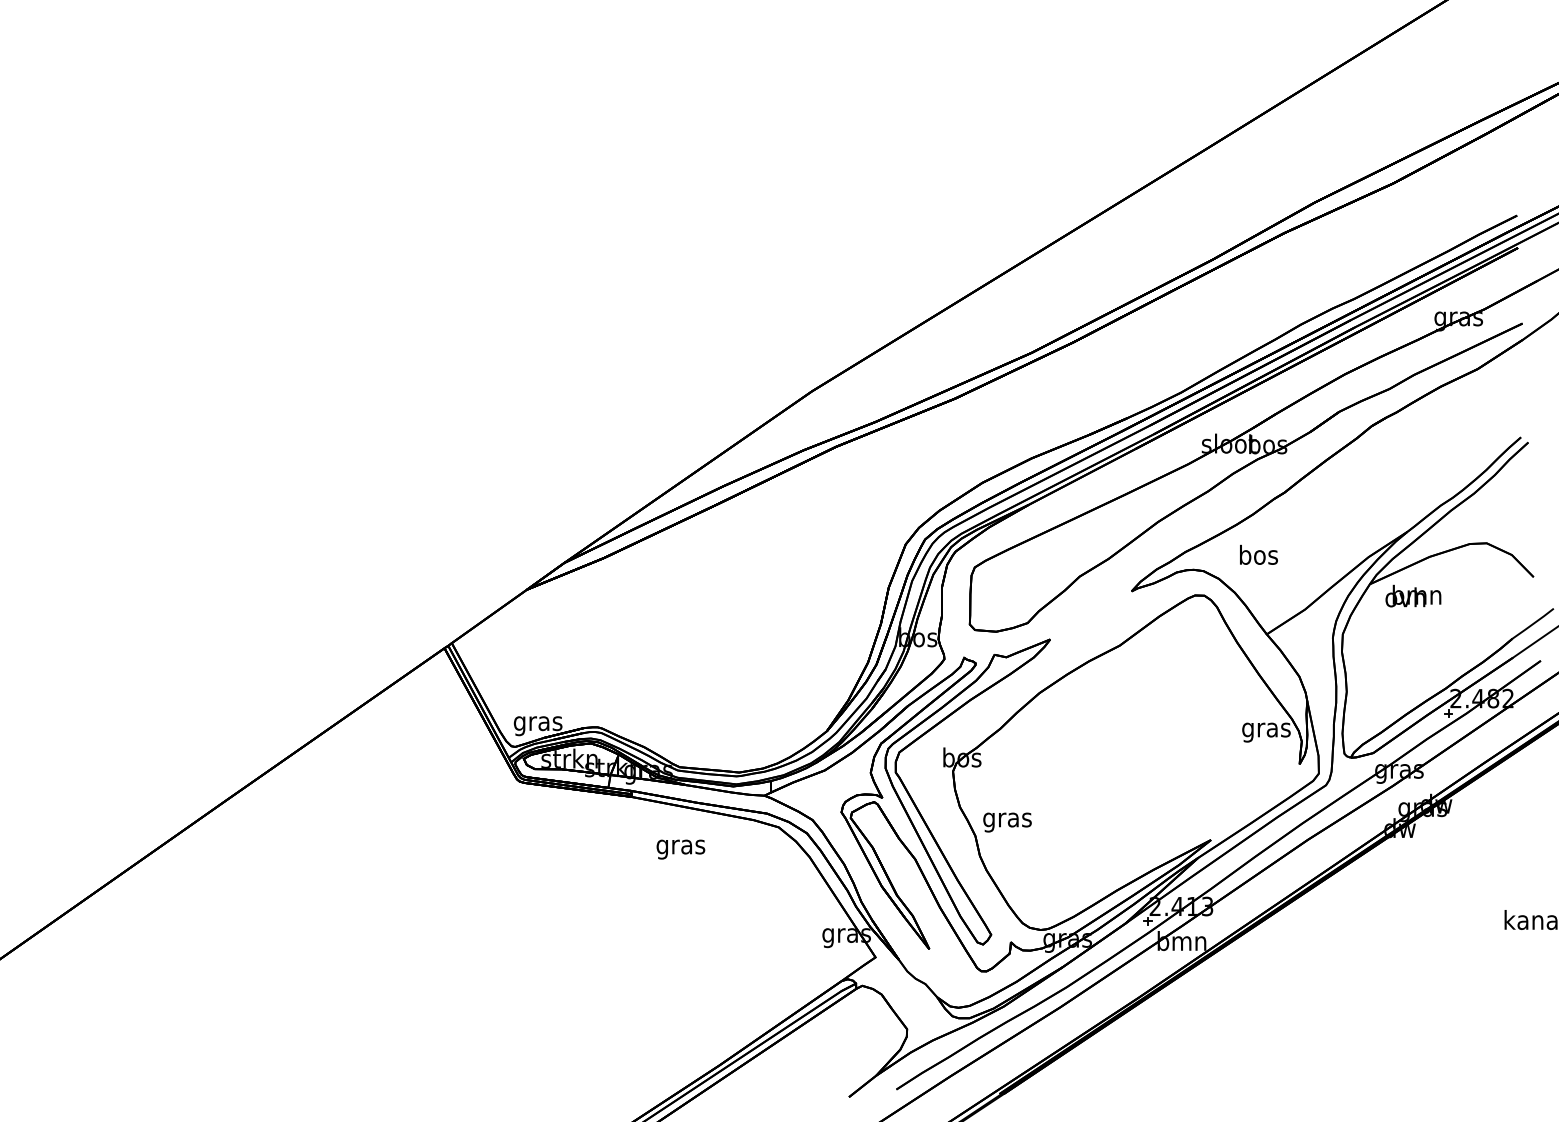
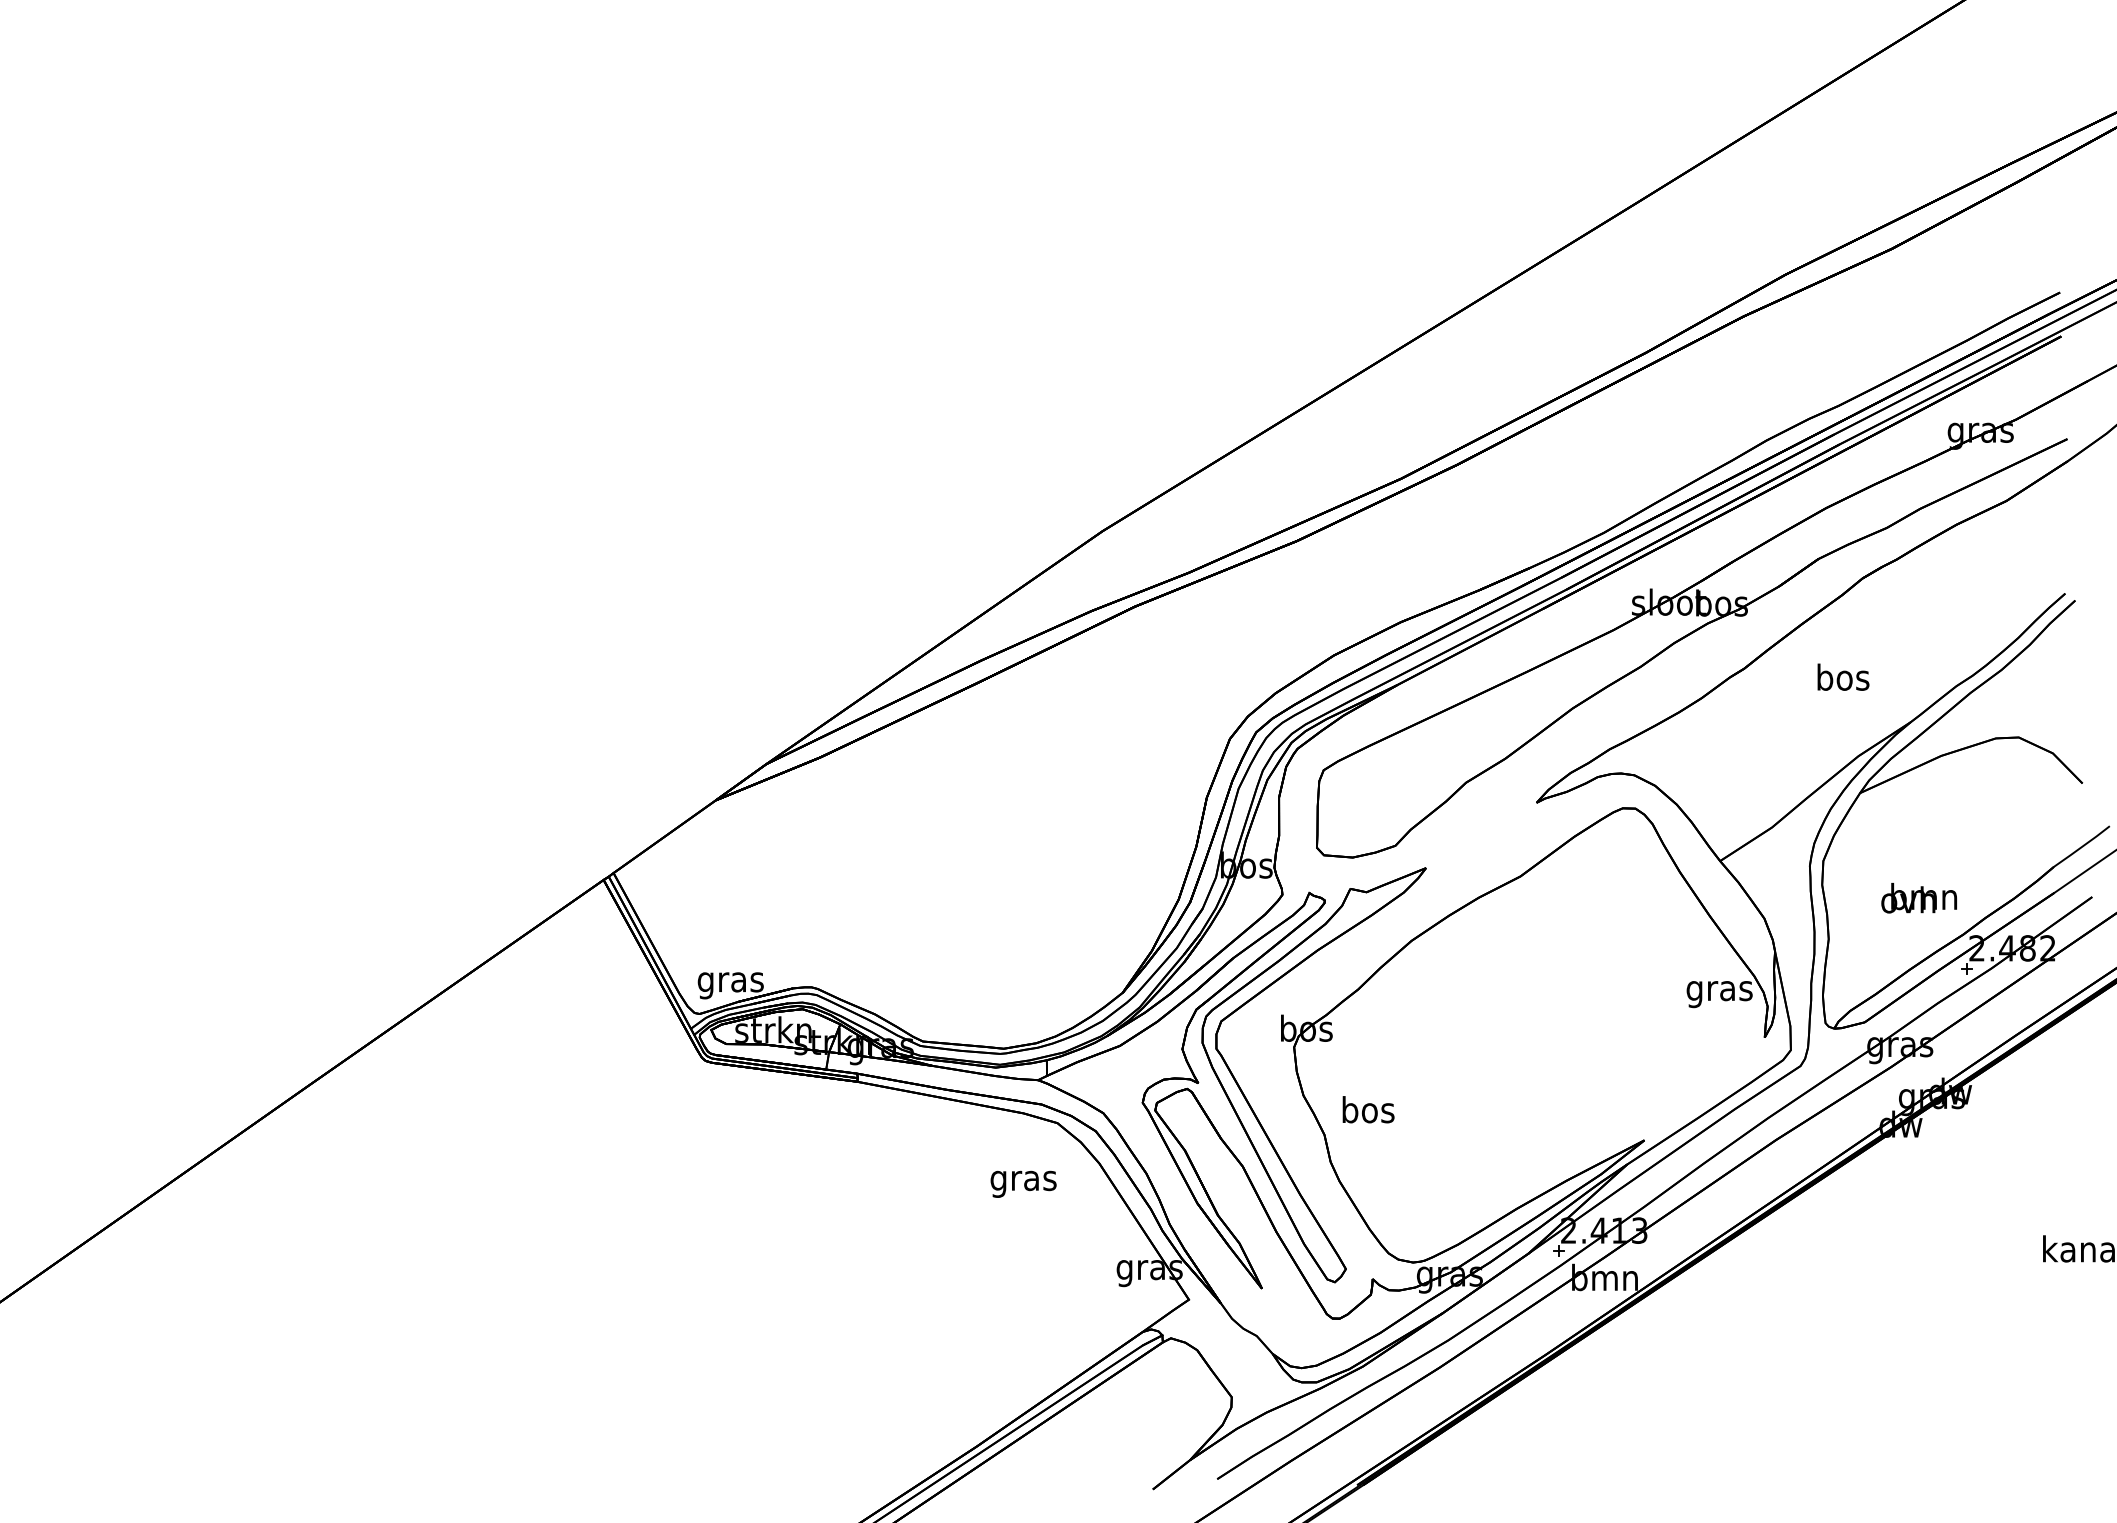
text: (1258, 554) -> (1843, 676), moved
text: (1412, 596) -> (1918, 898), moved
text: (1007, 820) -> (1368, 1113), gras -> bos
text: (680, 848) -> (1023, 1183), moved

